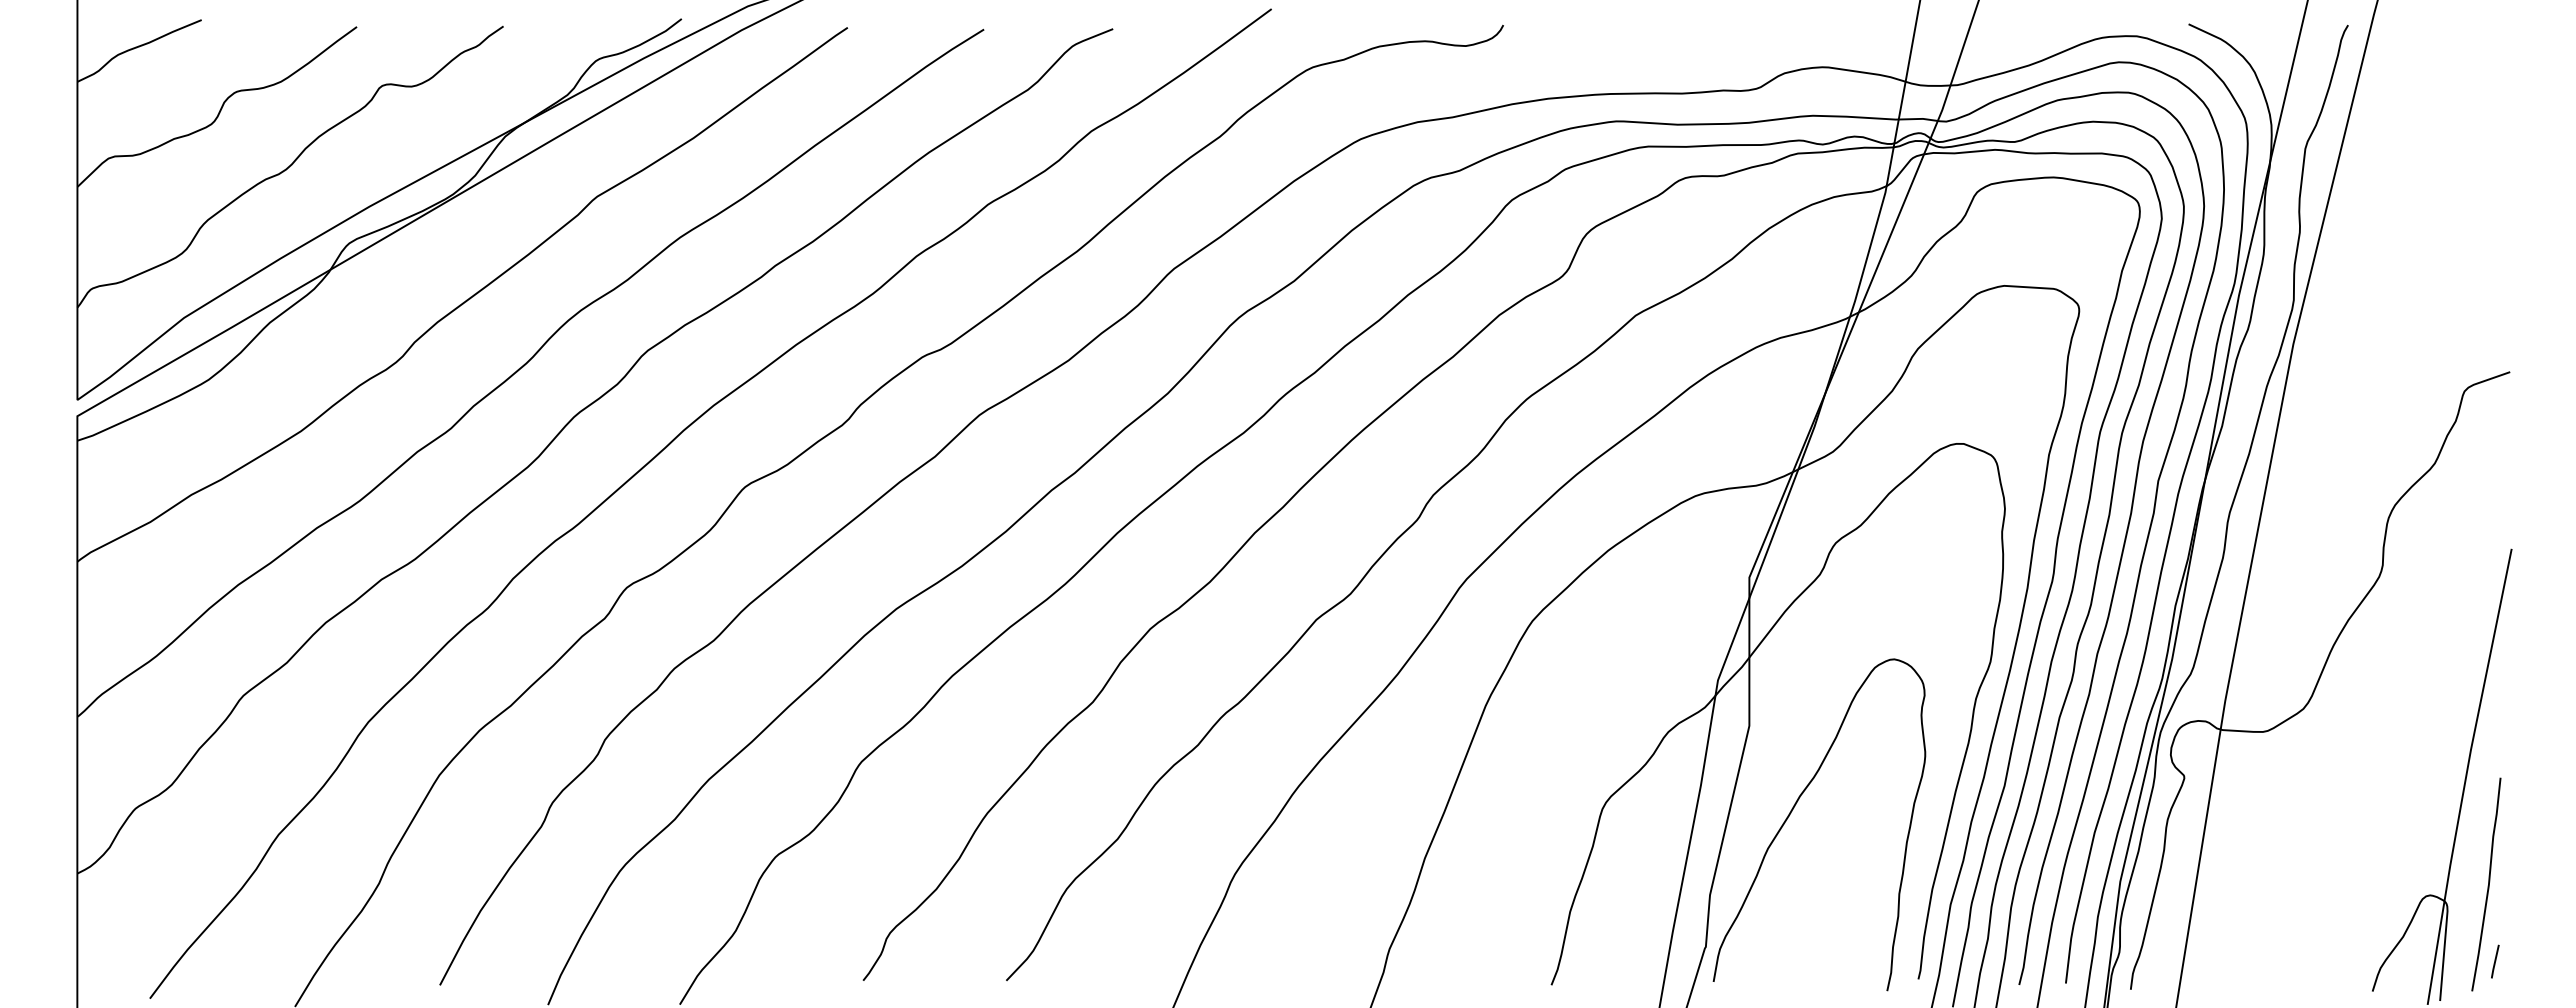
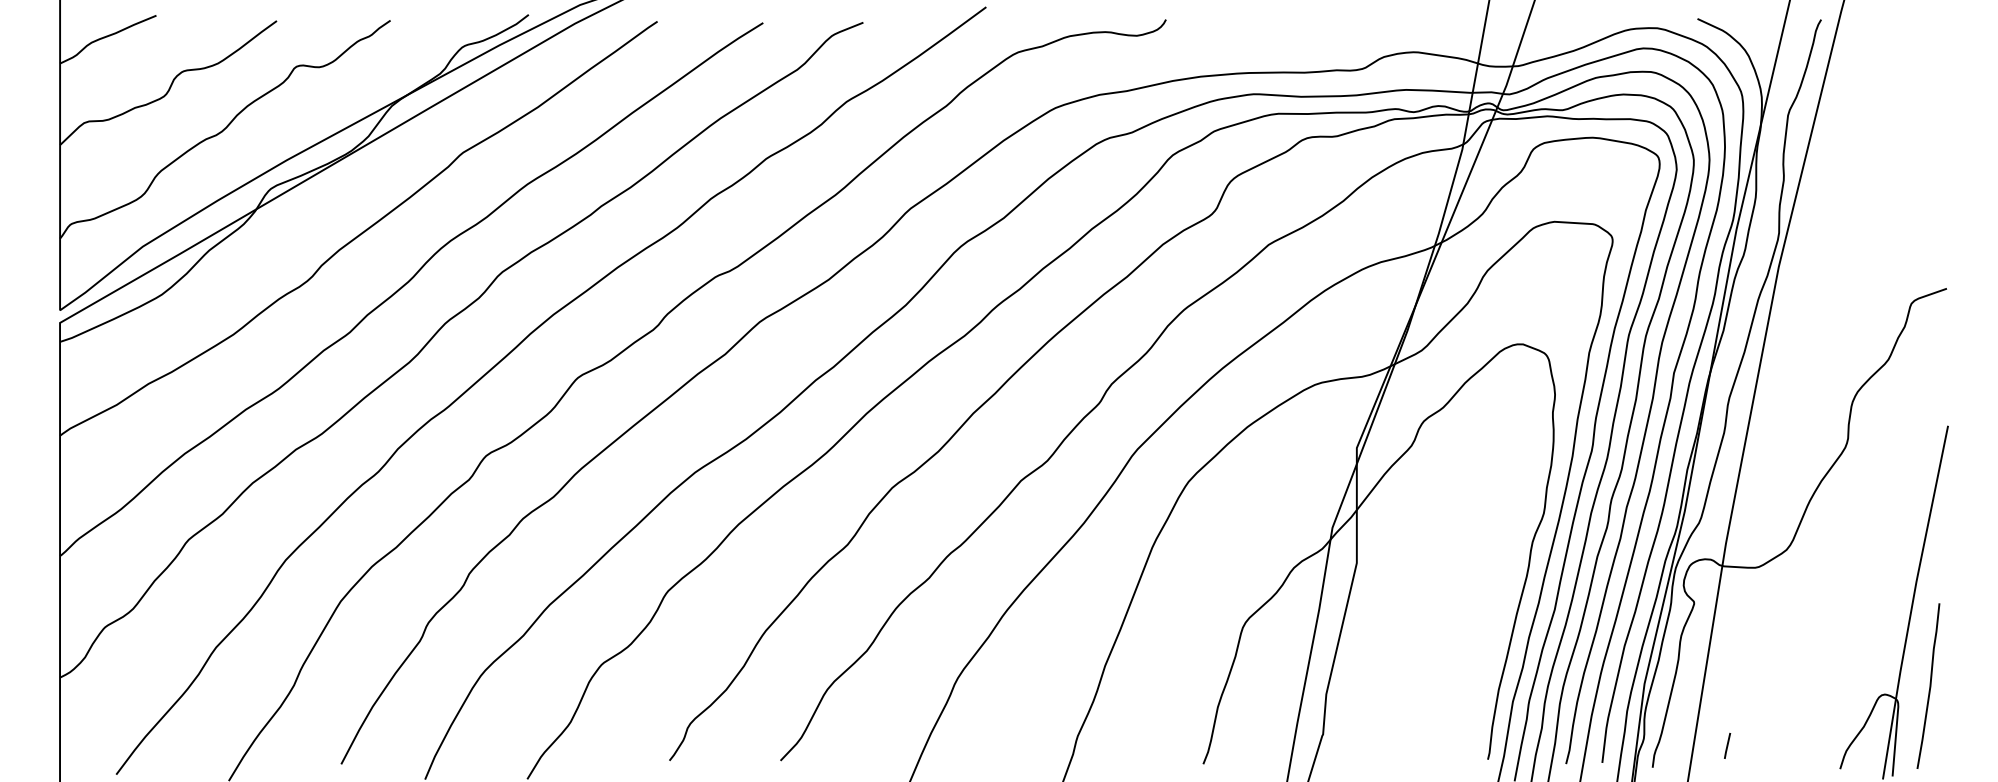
curve: (1792, 811) -> (1390, 629), removed
line: (2495, 961) -> (1727, 745), moved

